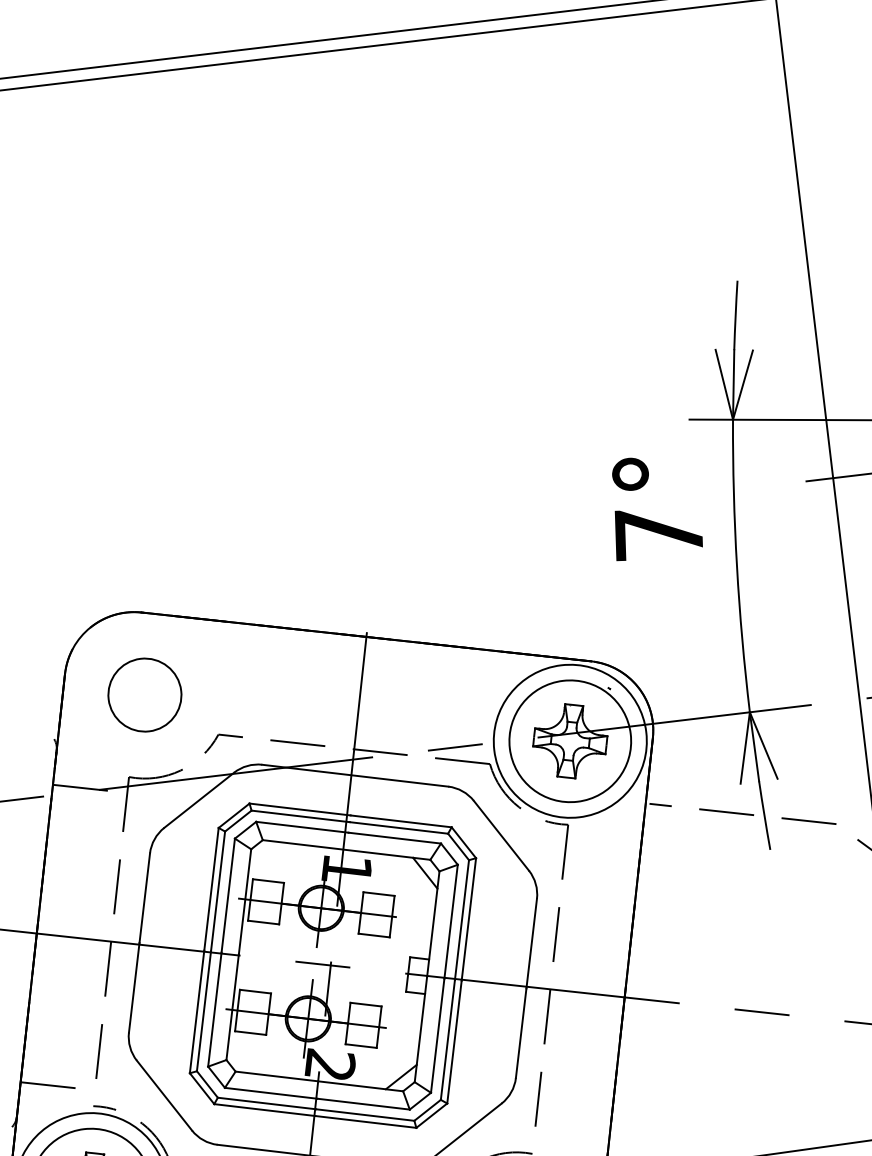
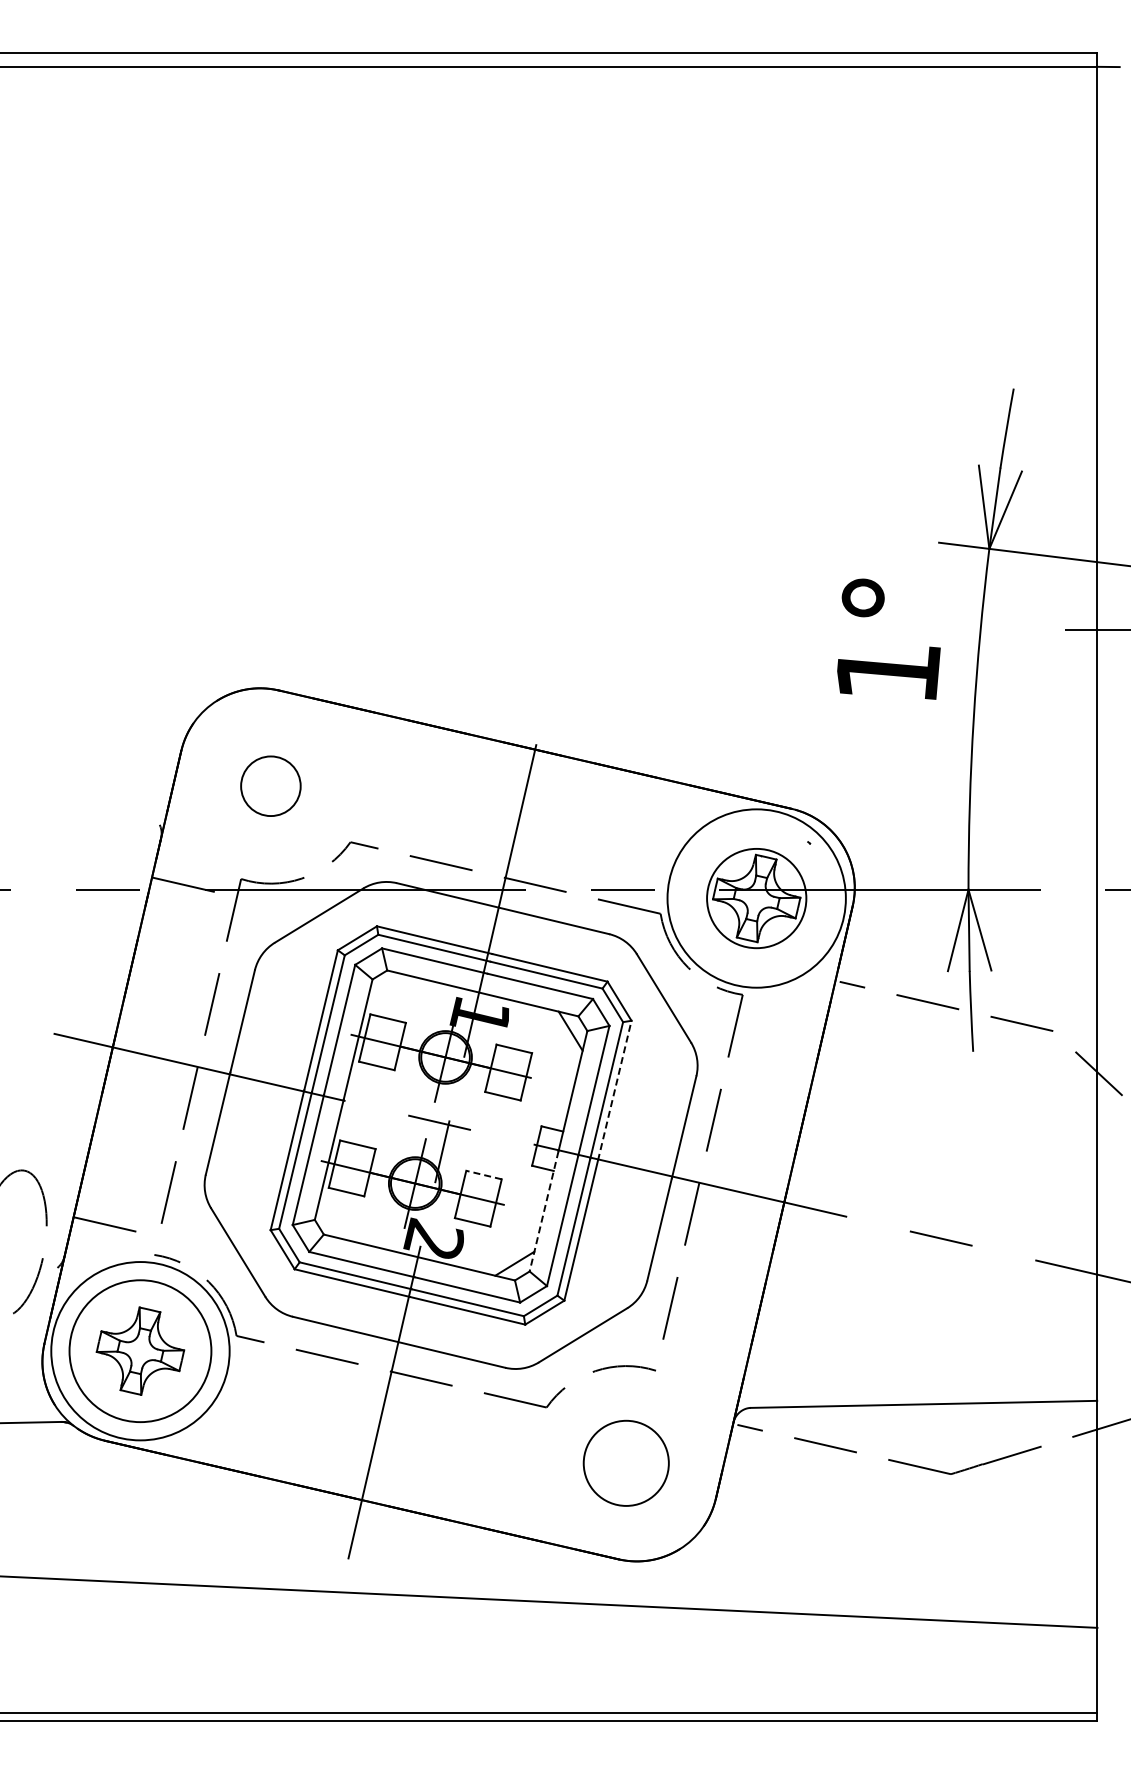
text: (658, 532) -> (887, 668), 7° -> 1°
circle: (144, 694) -> (270, 785), size x0.7
circle: (570, 741) -> (756, 898), size x0.7
line: (468, 919) -> (614, 1090), solid -> dashed
line: (365, 1004) -> (483, 1174), solid -> dashed
line: (421, 1029) -> (544, 1211), solid -> dashed

